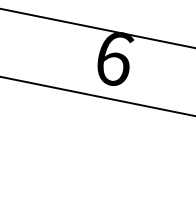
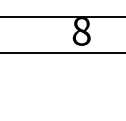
text: (113, 58) -> (81, 31), 6 -> 8

